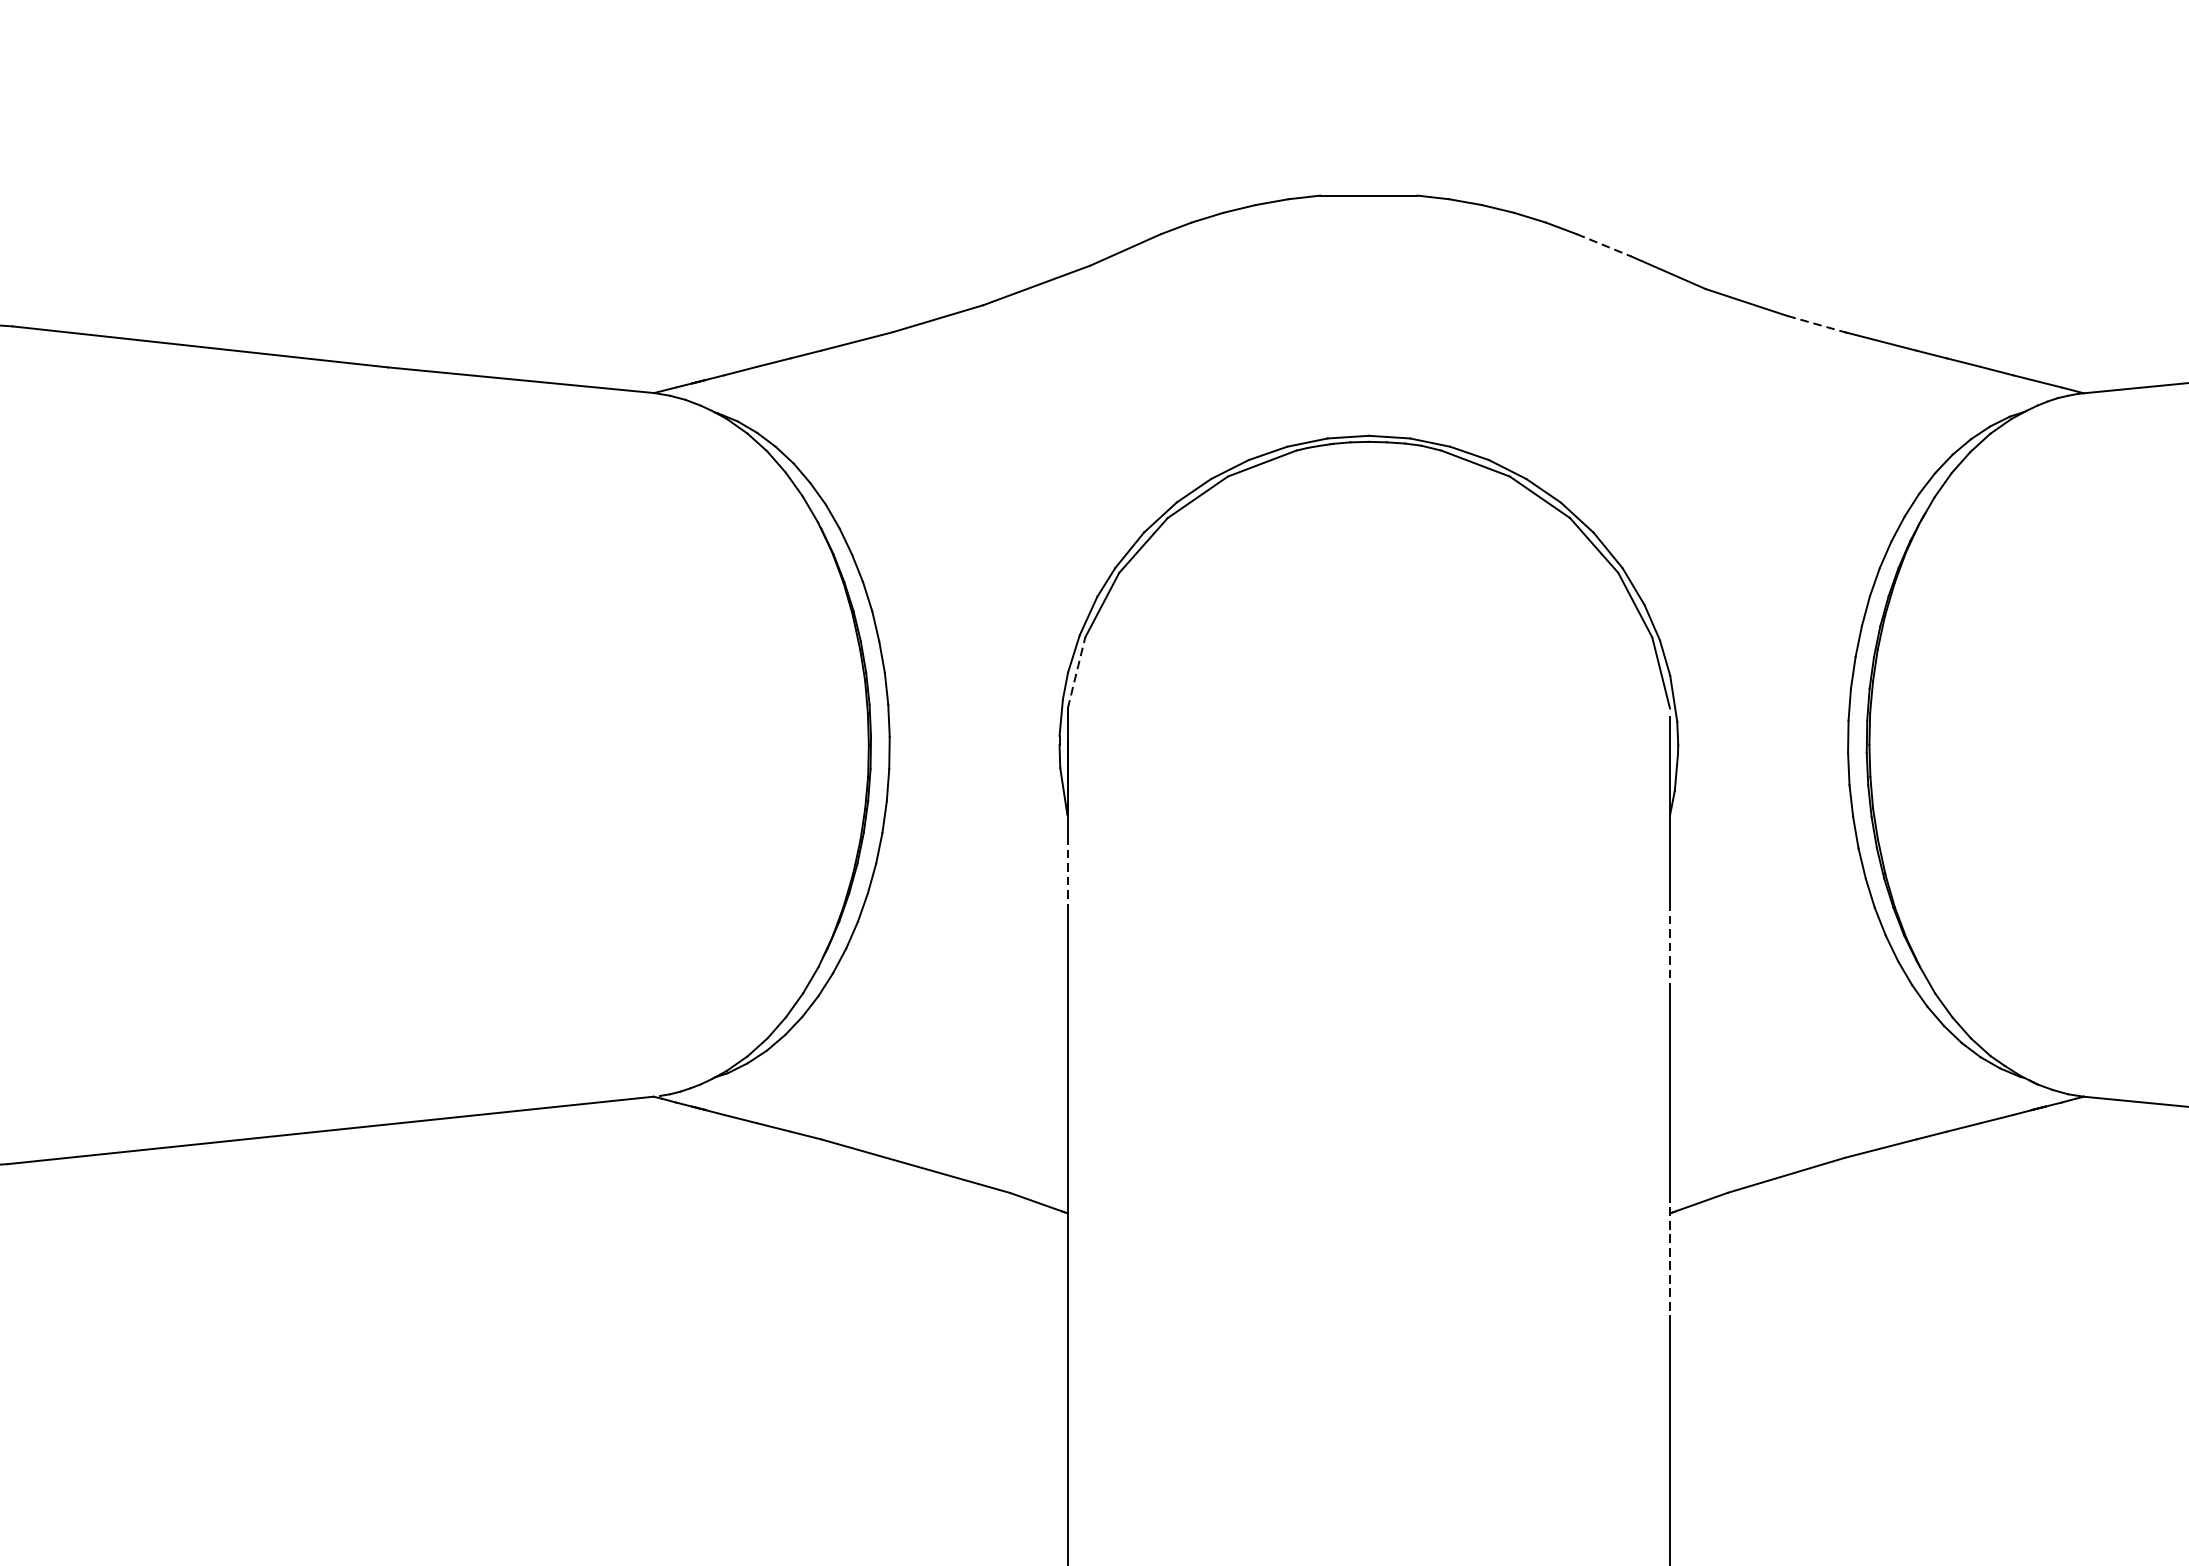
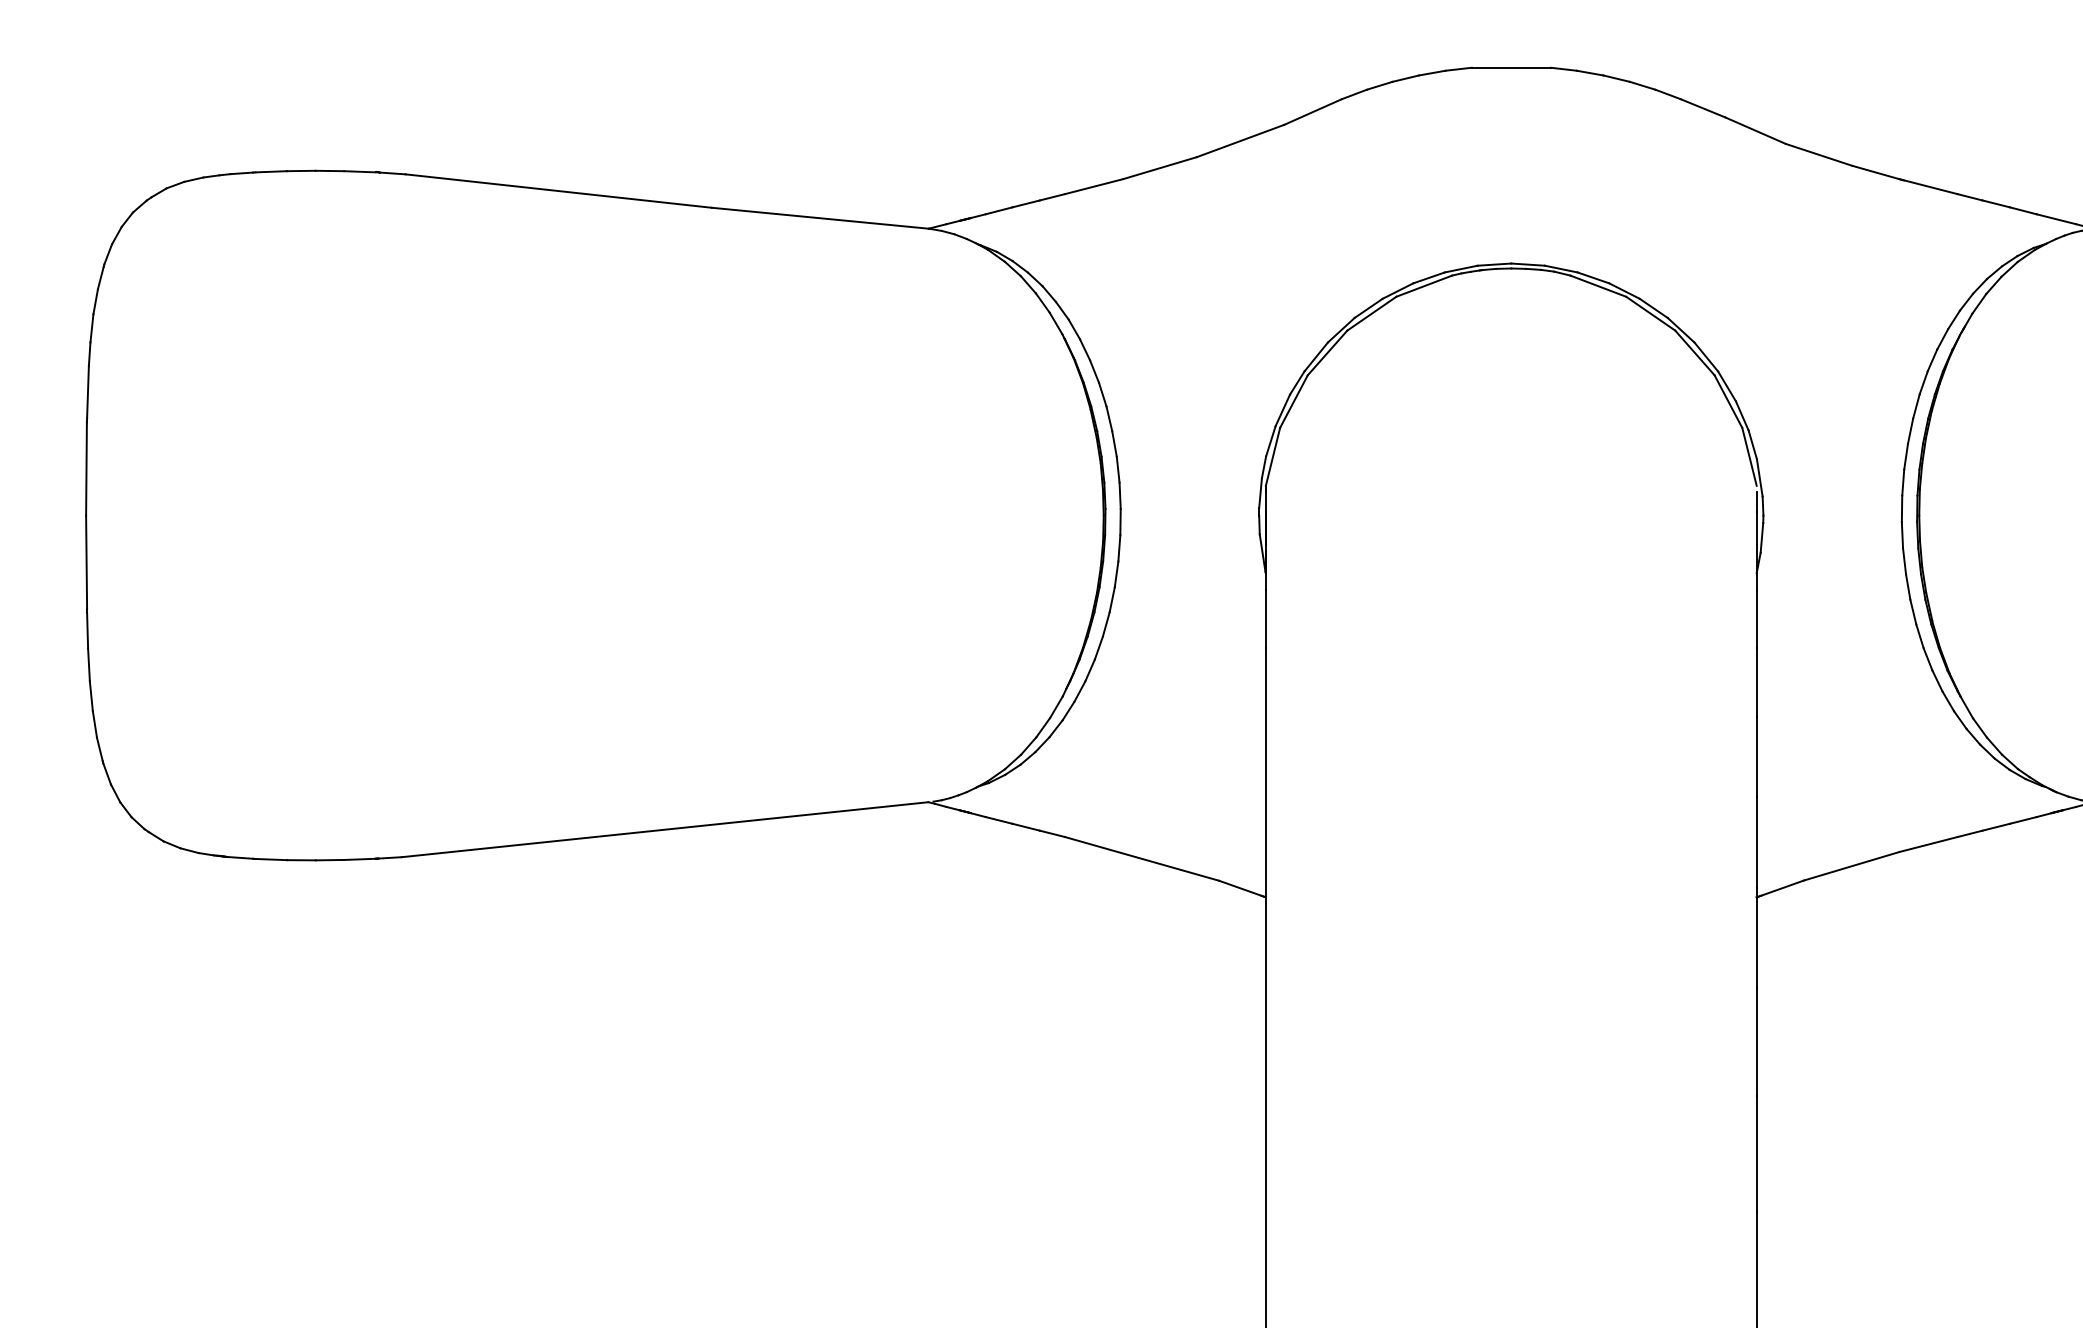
line: (1604, 245) -> (1703, 108), dashed -> solid
line: (1819, 325) -> (1878, 173), dashed -> solid
line: (1077, 672) -> (1273, 456), dashed -> solid
line: (1067, 871) -> (1265, 618), dashed -> solid
line: (1669, 949) -> (1756, 682), dashed -> solid
line: (1669, 1262) -> (1756, 937), dashed -> solid

